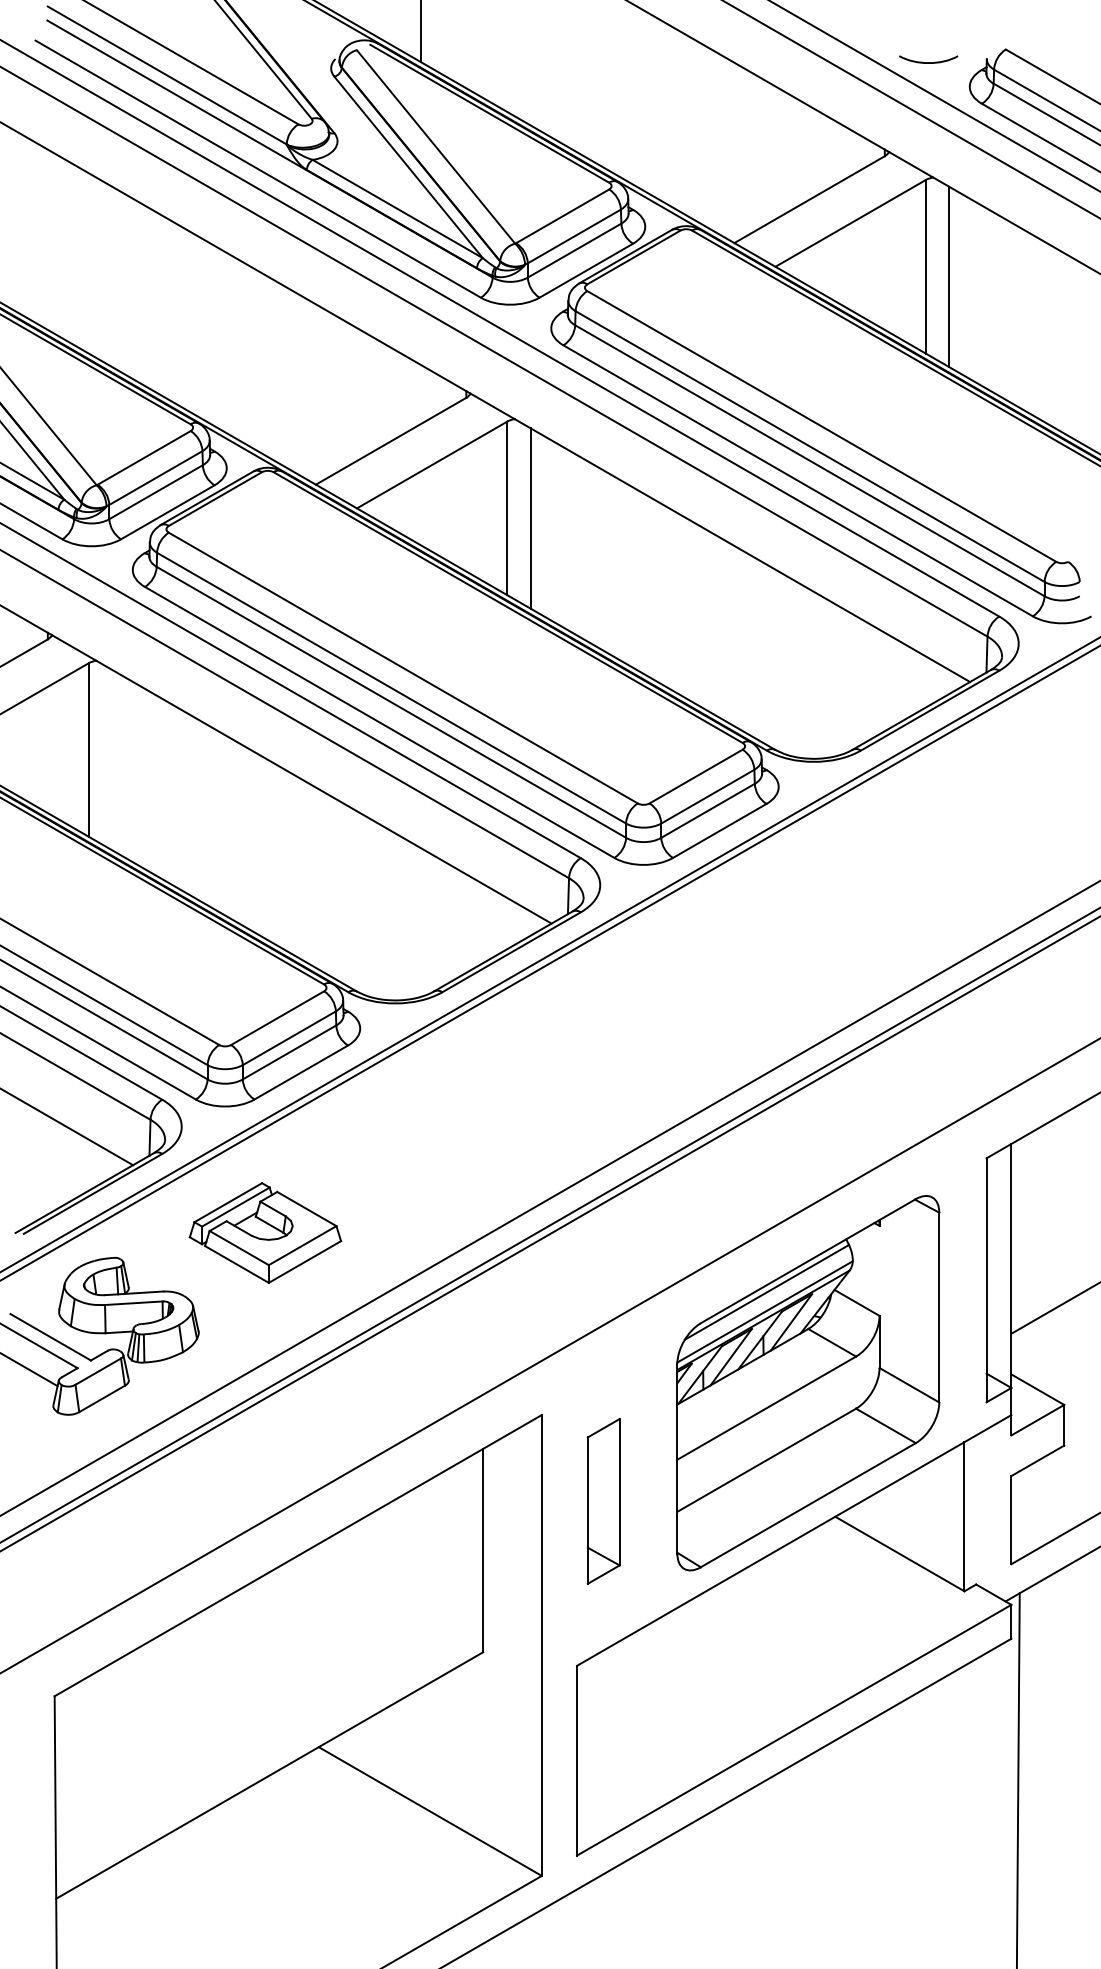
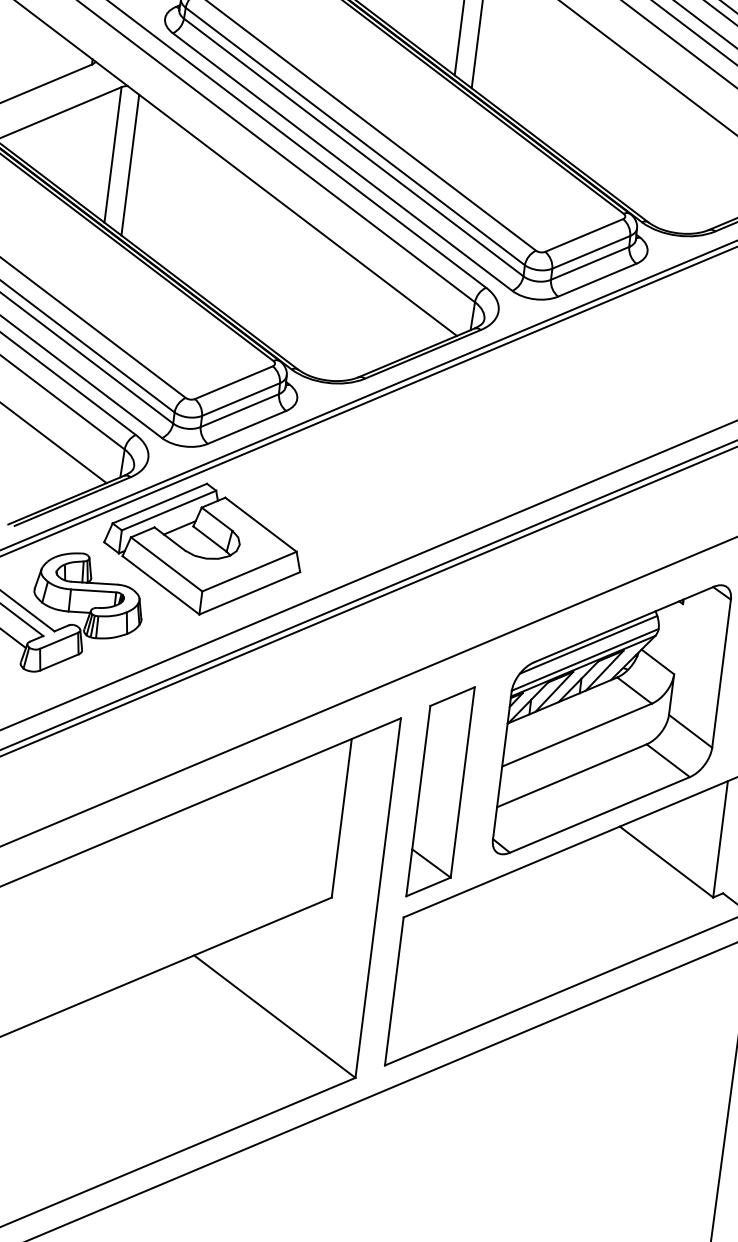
line: (112, 759) -> (130, 164), added
part: (265, 1232) -> (203, 548), size x1.67
part: (603, 1501) -> (440, 791), size x1.67

